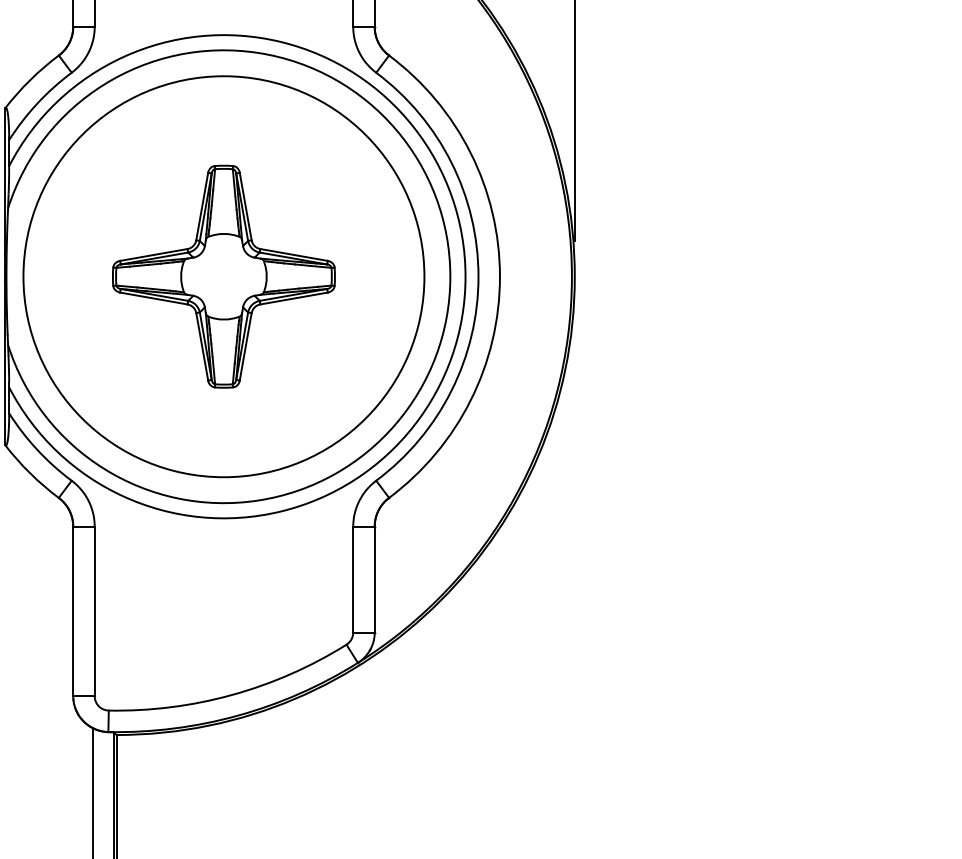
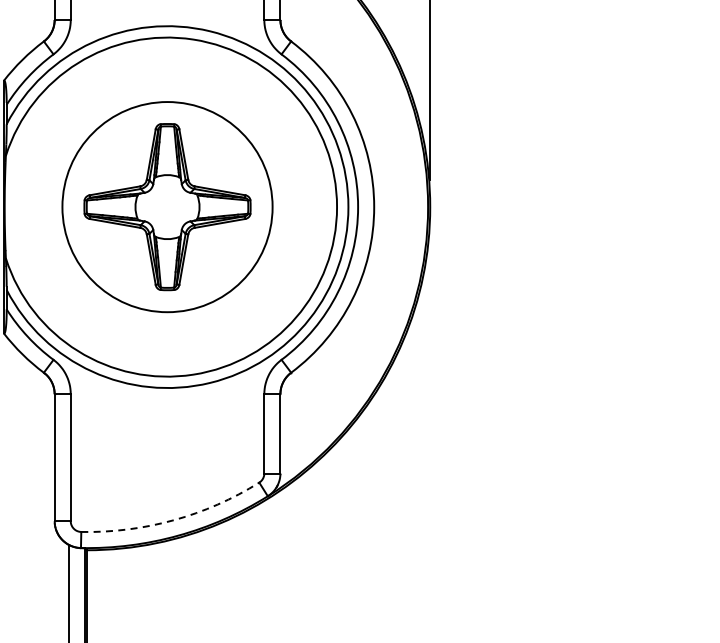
circle: (223, 277) -> (167, 207), size x0.7
arc: (231, 695) -> (173, 520), solid -> dashed

